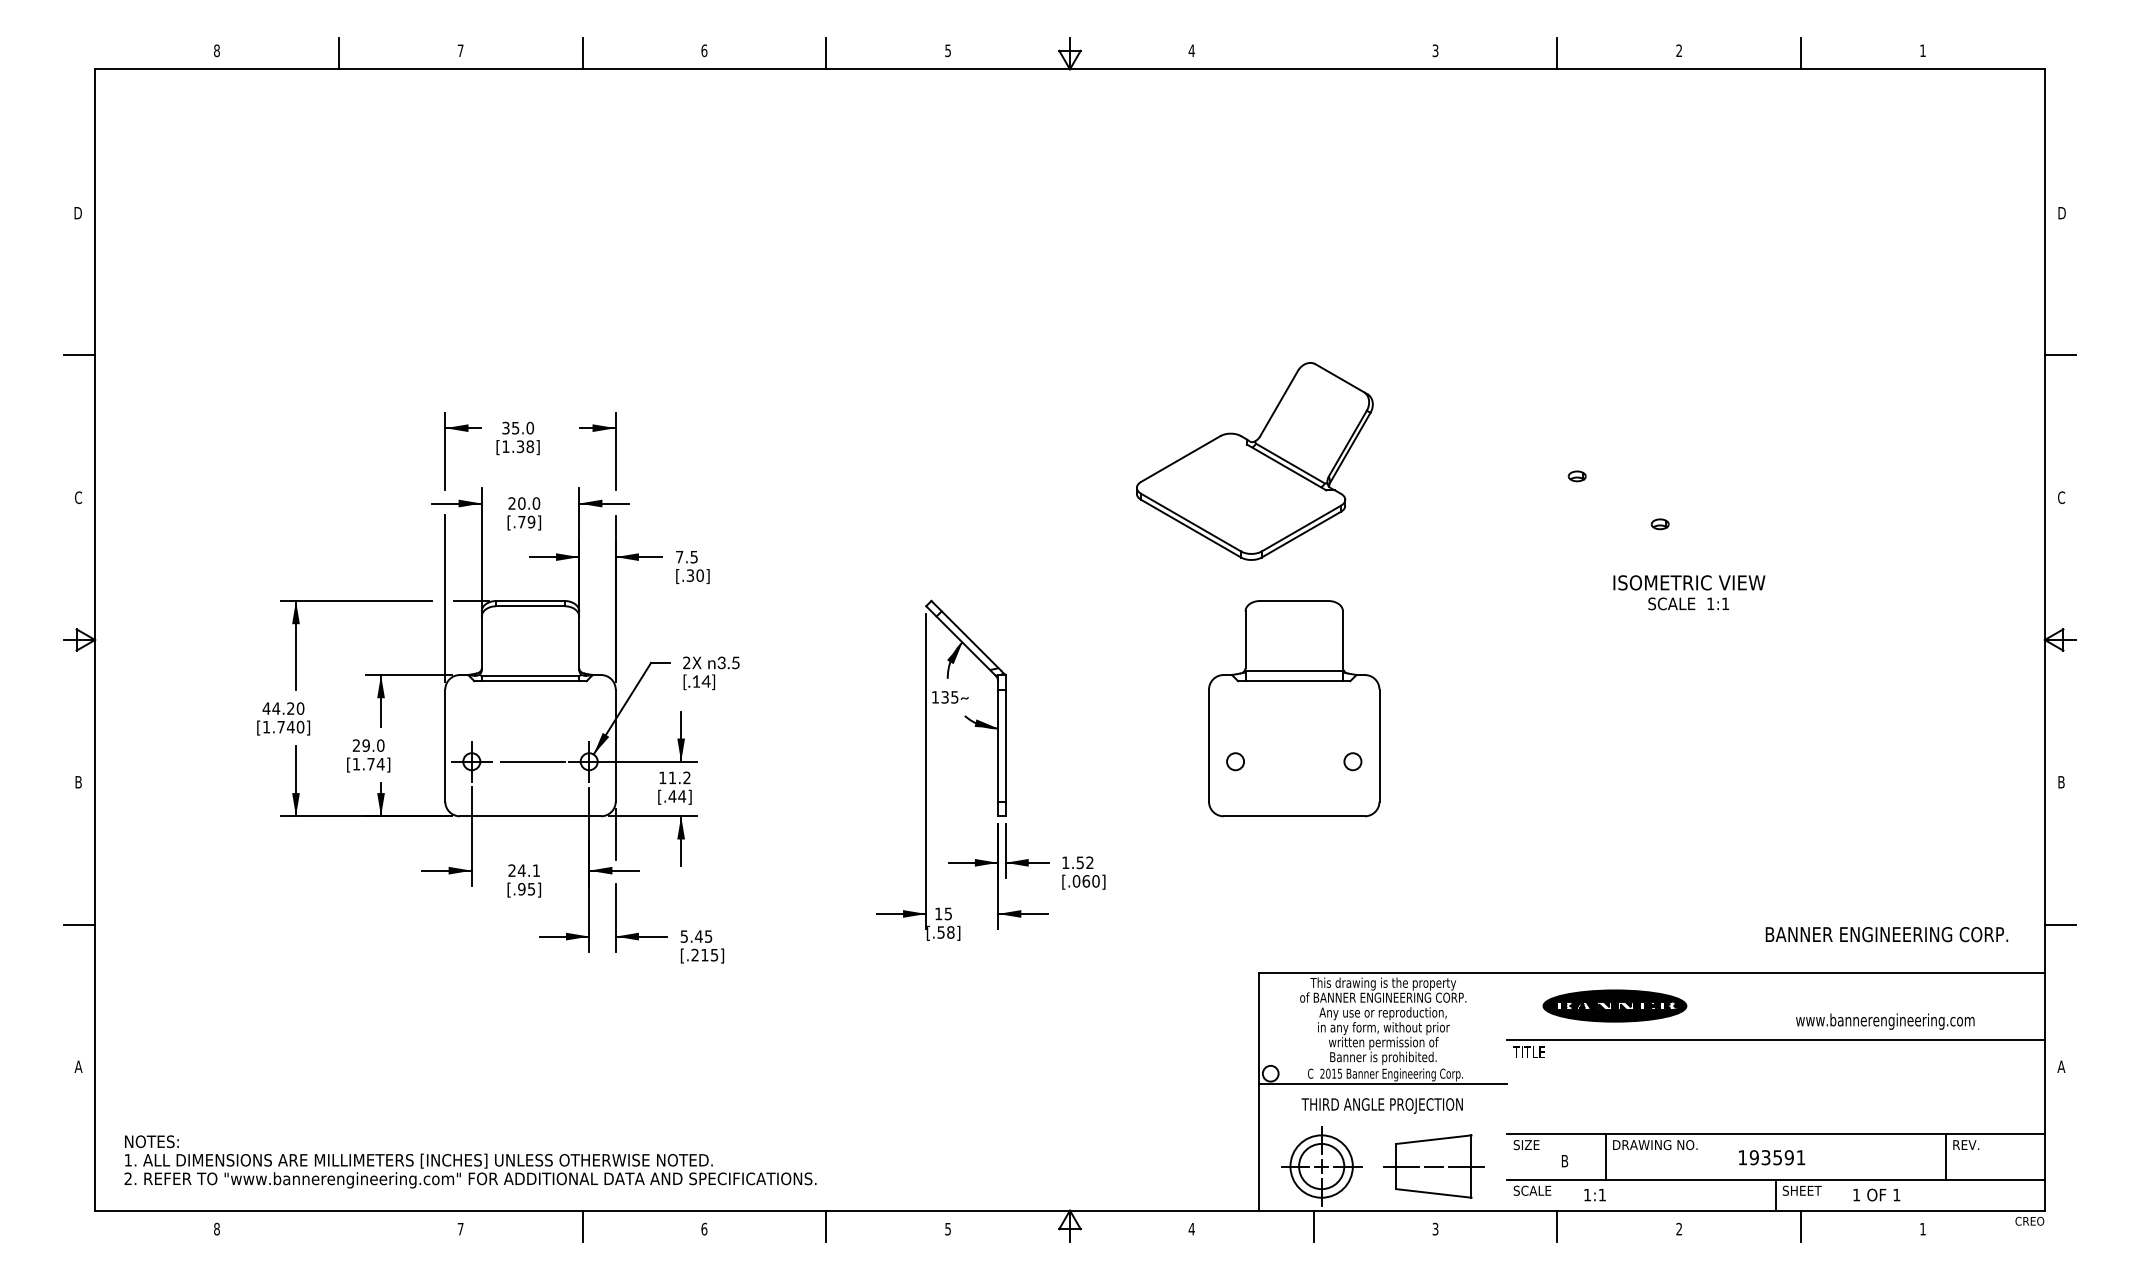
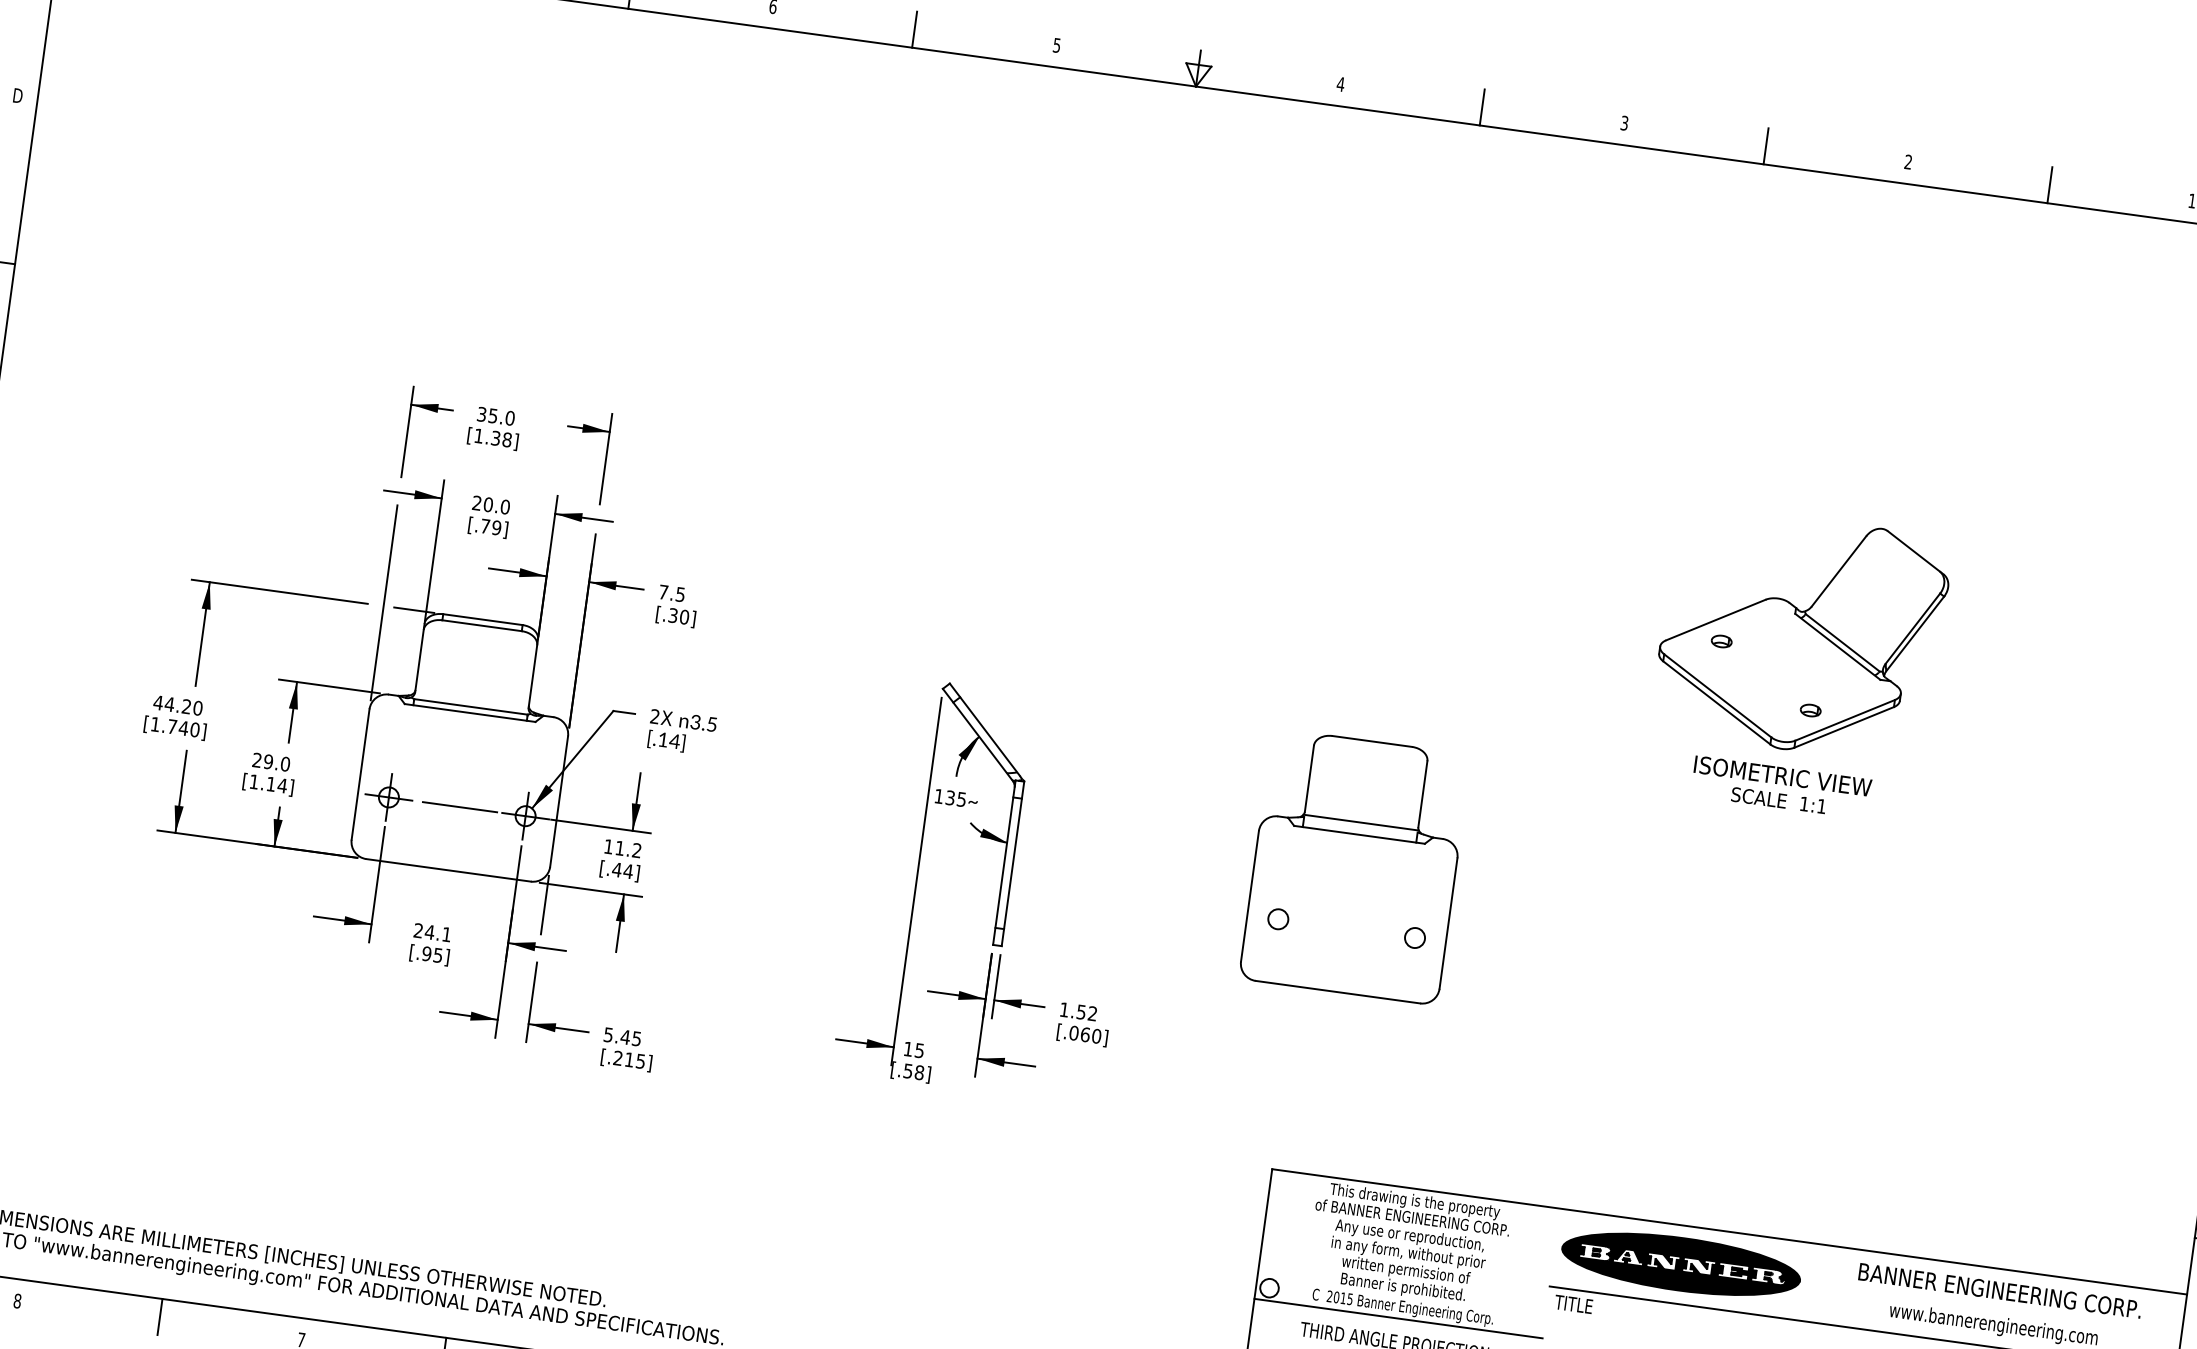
line: (1313, 53) -> (1482, 106), added
part: (1254, 461) -> (1801, 634), moved
text: (1689, 592) -> (1781, 787), moved
text: (370, 764) -> (270, 784), [1.74] -> [1.14]
text: (1886, 934) -> (1999, 1290), moved
part: (1614, 1005) -> (1680, 1263), size x1.43
line: (338, 1225) -> (159, 1316), added

